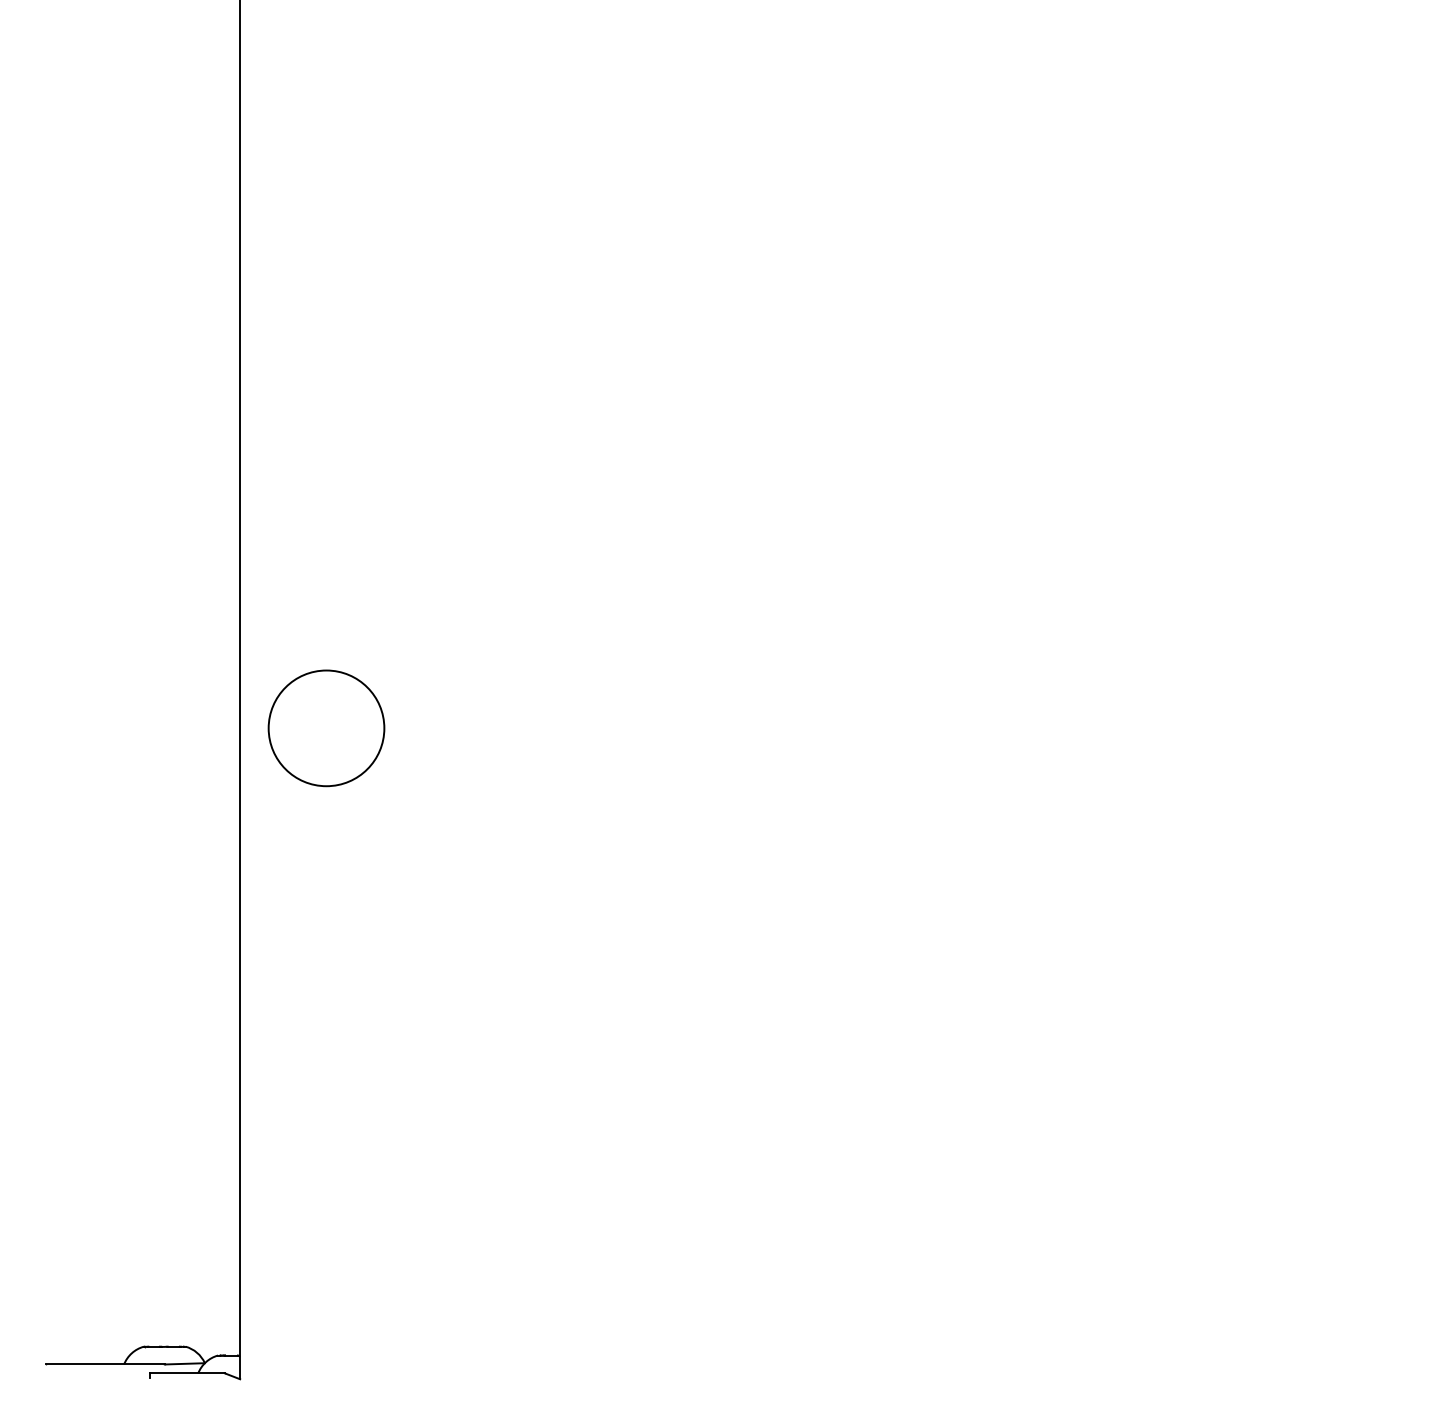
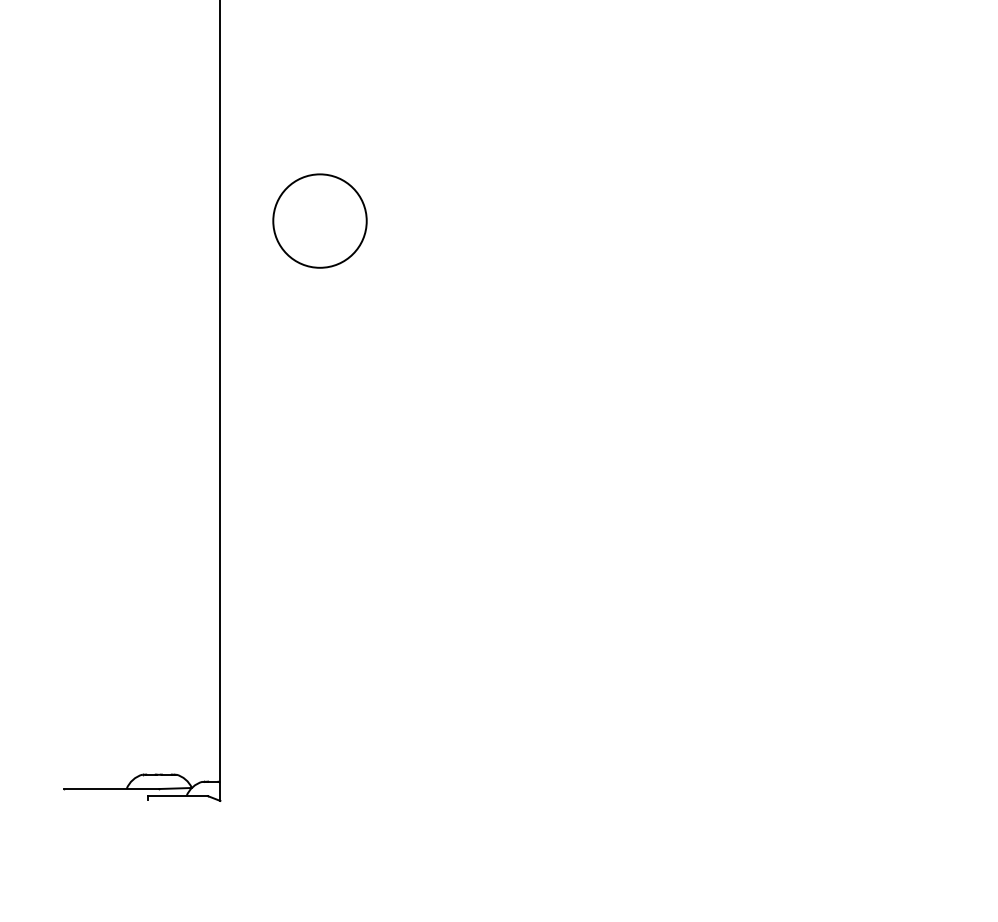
circle: (326, 728) -> (320, 221), moved

